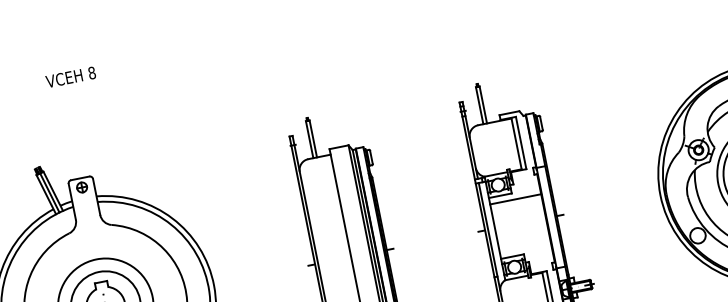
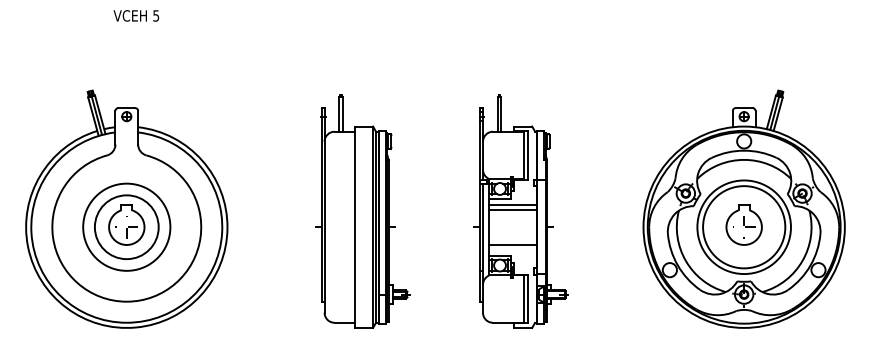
text: (92, 72) -> (156, 15), 8 -> 5
line: (516, 204) -> (512, 209), added
line: (523, 242) -> (512, 244), added

